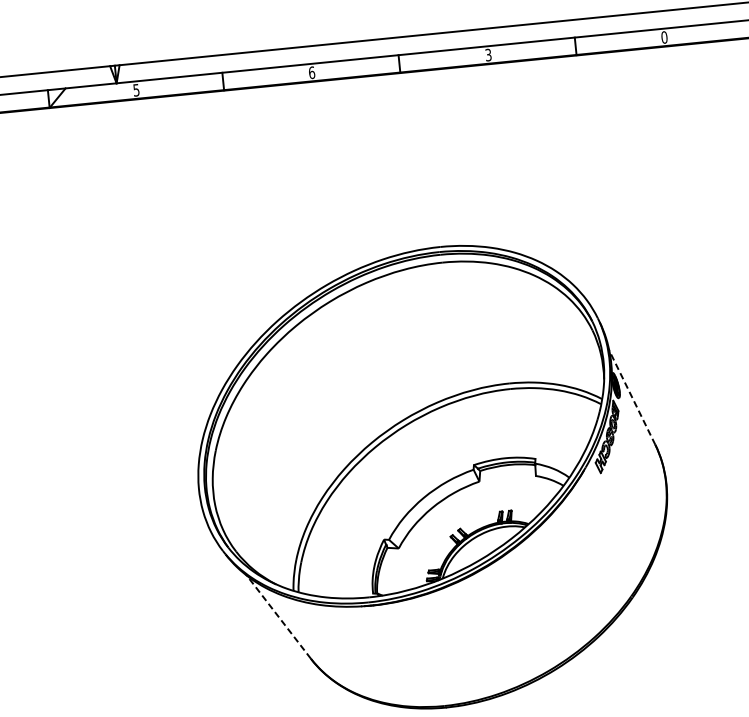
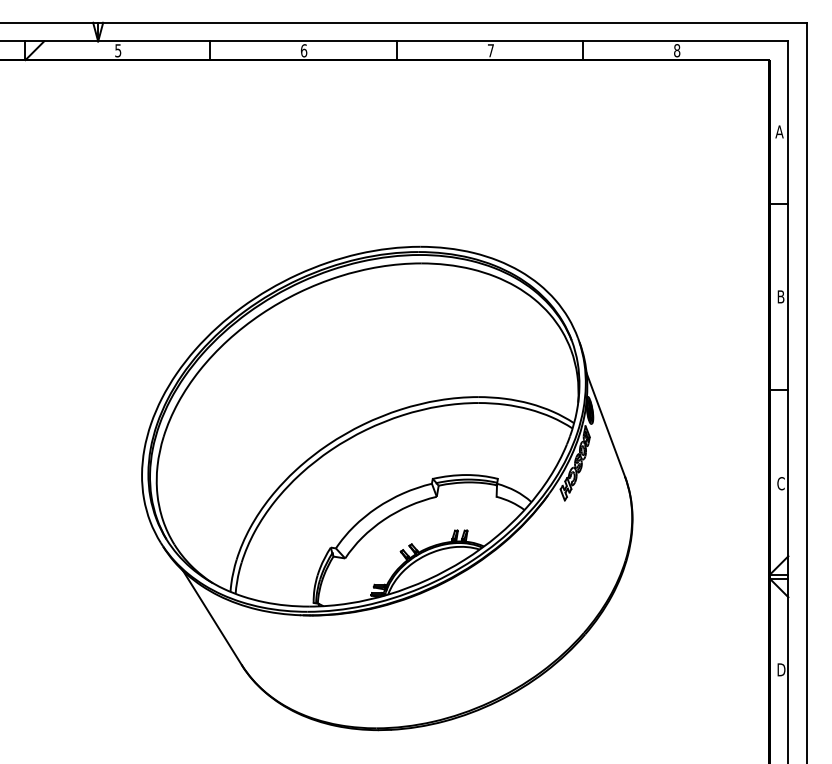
text: (664, 37) -> (677, 50), 0 -> 8
text: (488, 54) -> (490, 50), 3 -> 7
line: (632, 397) -> (605, 424), dashed -> solid
line: (277, 615) -> (211, 616), dashed -> solid

